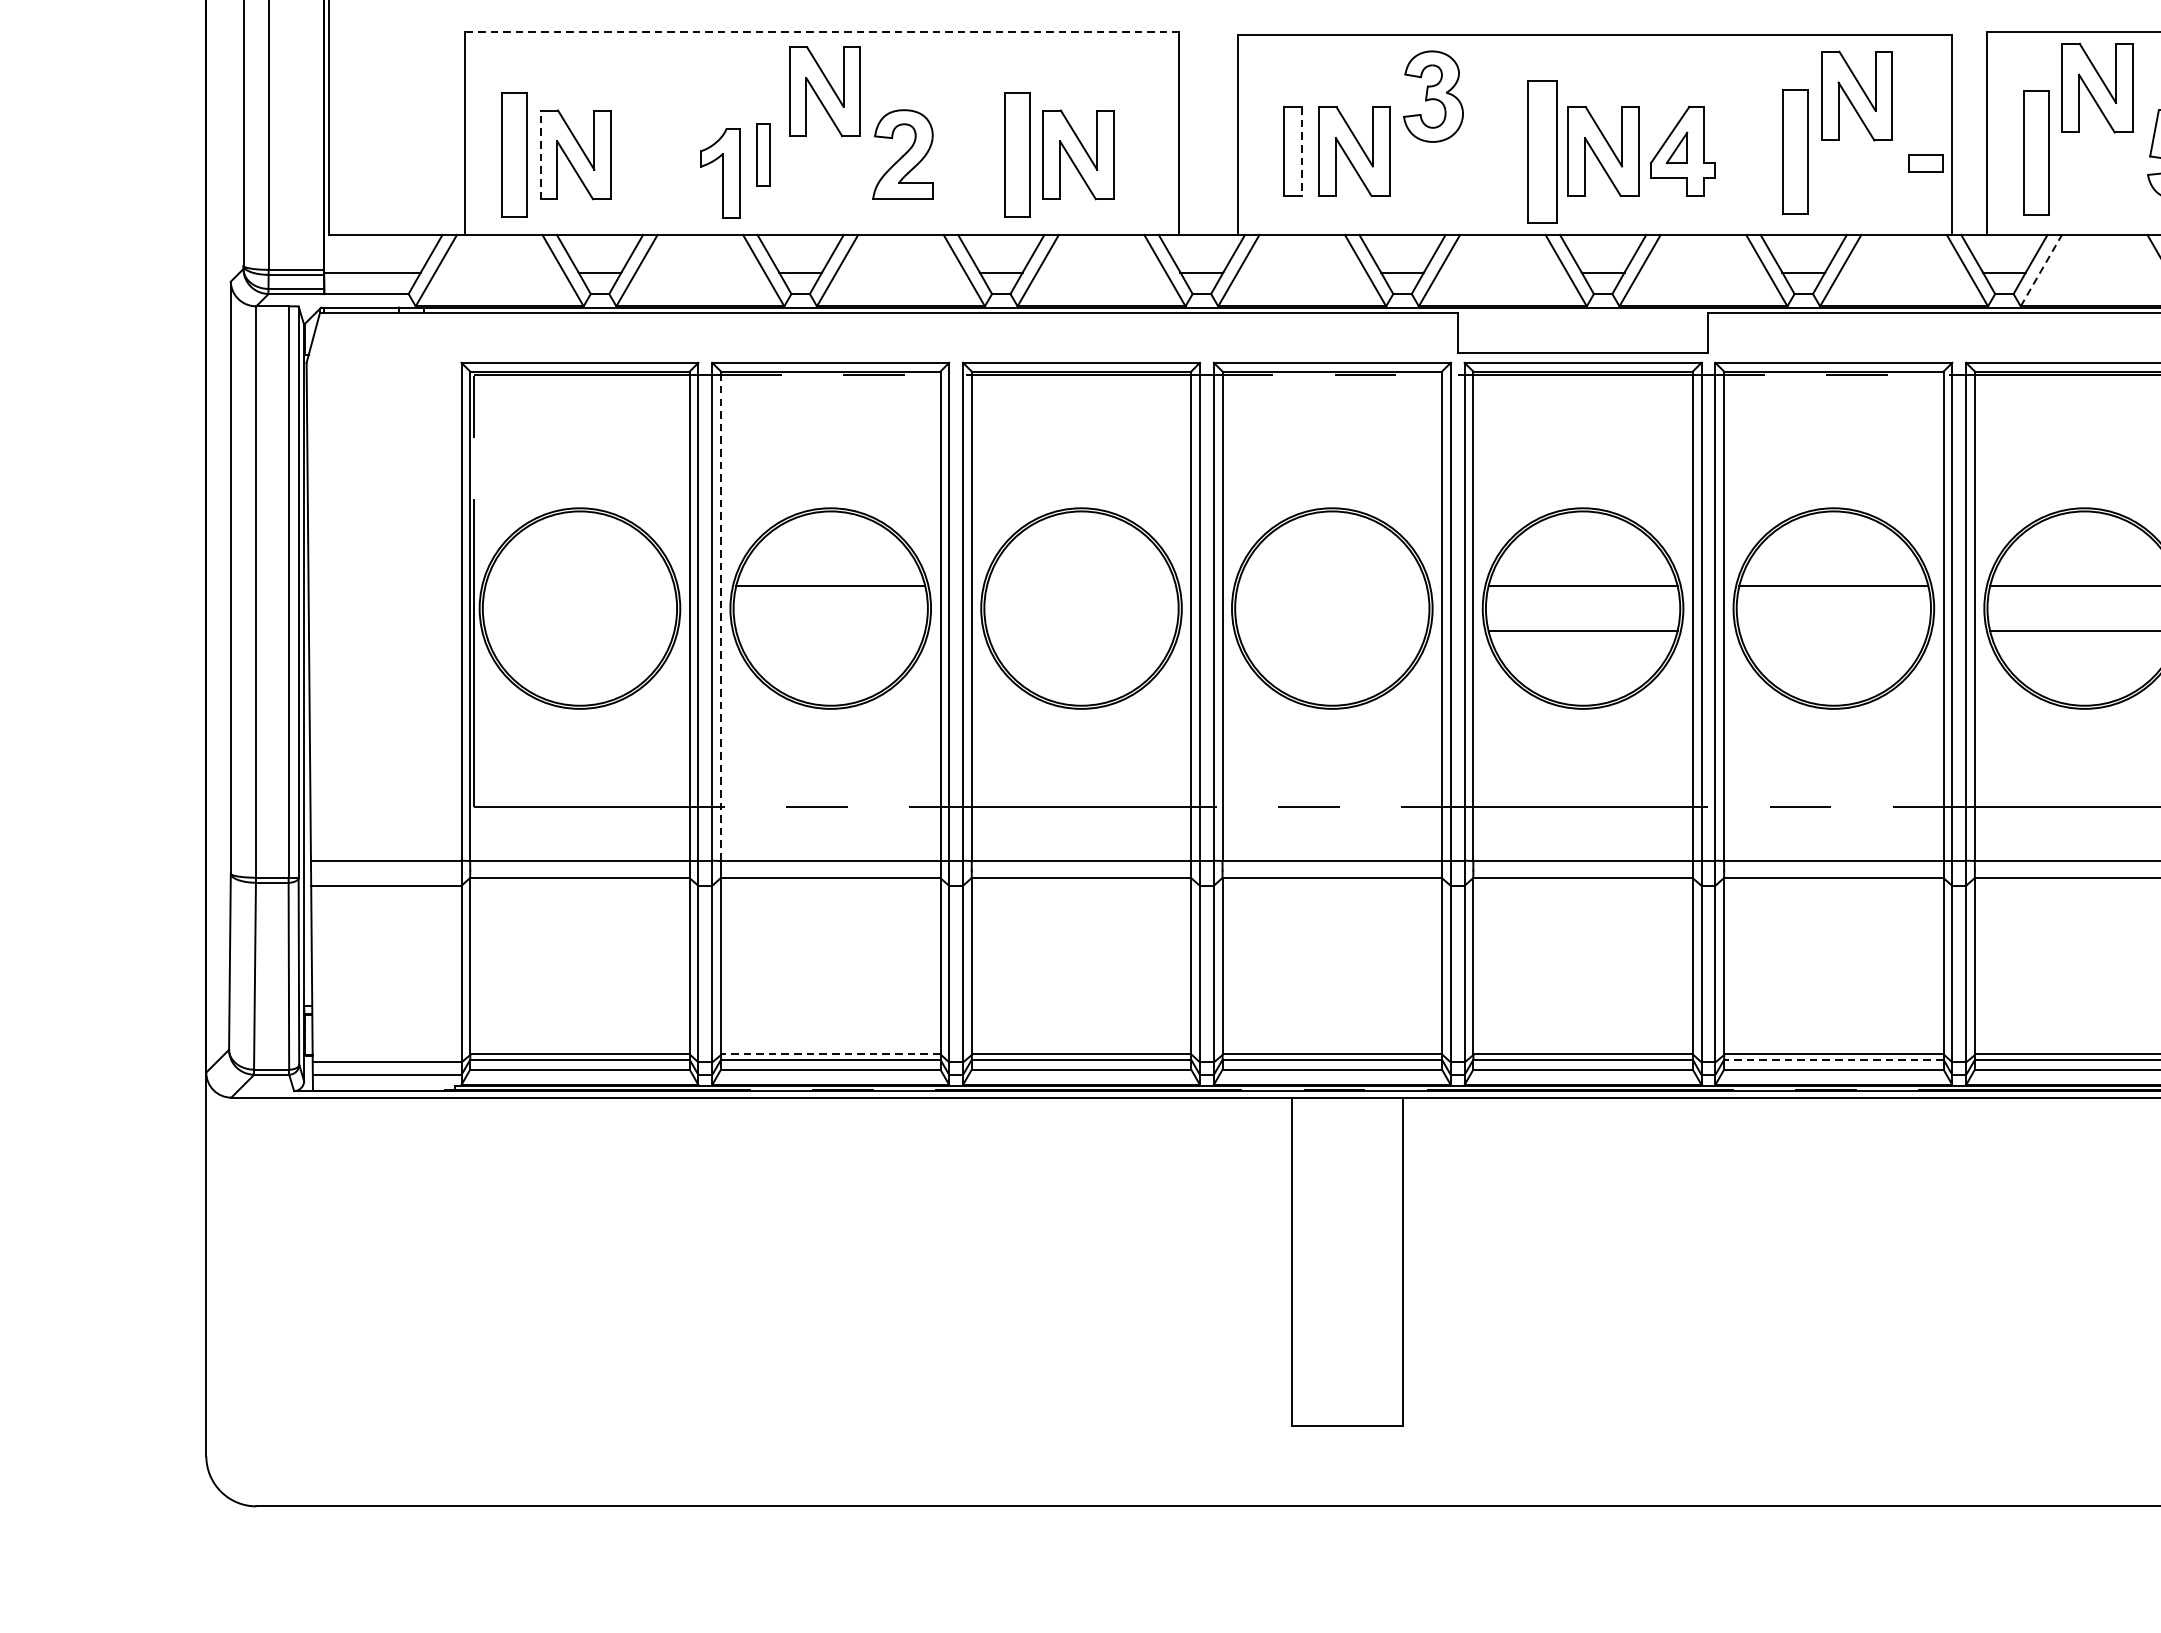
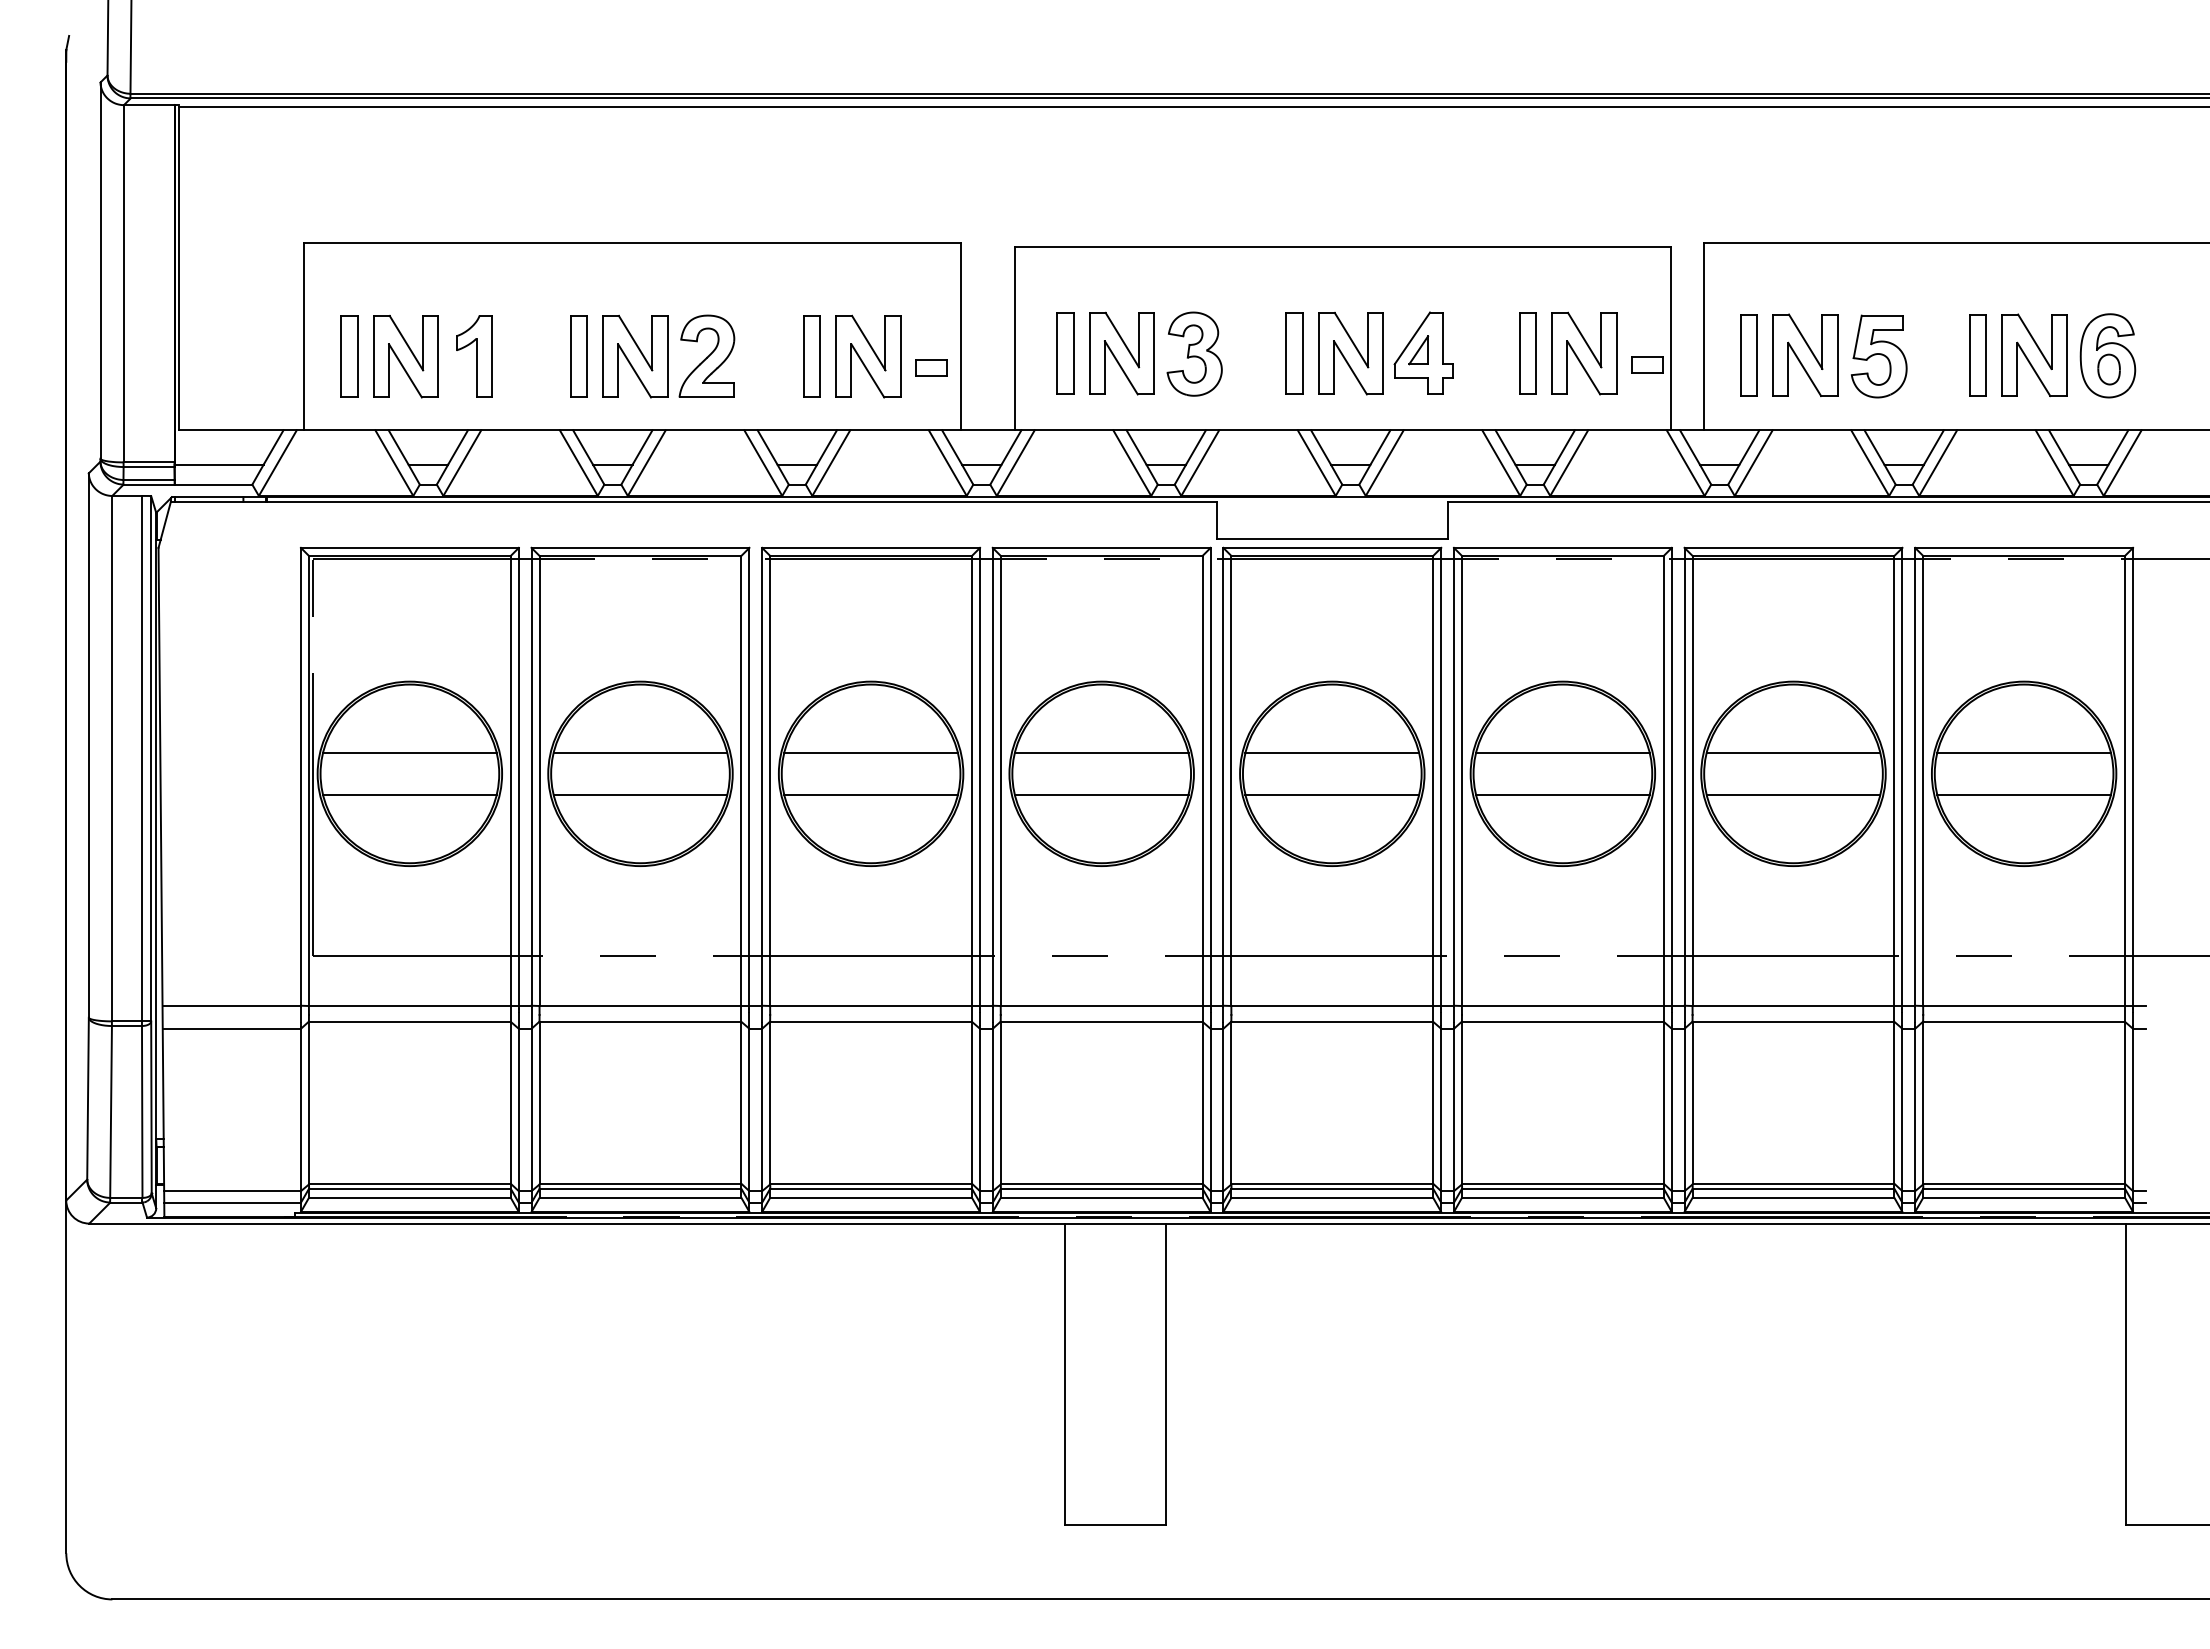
line: (823, 31) -> (633, 243), dashed -> solid
part: (2097, 87) -> (1805, 354), moved
part: (825, 91) -> (635, 356), moved
part: (1433, 95) -> (1194, 353), moved
part: (1857, 95) -> (1584, 353), moved
line: (1301, 151) -> (1073, 353), dashed -> solid
part: (1541, 151) -> (1294, 353), size x0.62
part: (1795, 151) -> (1527, 353), size x0.71
part: (2035, 153) -> (1748, 355), size x0.71
part: (514, 154) -> (349, 356), size x0.71
line: (540, 154) -> (373, 356), dashed -> solid
part: (763, 154) -> (578, 356), size x1.43
part: (1016, 154) -> (811, 356), size x0.71
part: (1147, 166) -> (931, 367), added
part: (720, 173) -> (474, 356), moved
line: (2041, 271) -> (1753, 463), dashed -> solid
line: (579, 586) -> (409, 753), added
line: (1080, 586) -> (870, 753), added
line: (1332, 586) -> (1101, 753), added
line: (720, 615) -> (539, 780), dashed -> solid
line: (579, 631) -> (409, 794), added
line: (830, 631) -> (640, 794), added
line: (1080, 631) -> (870, 794), added
line: (1332, 631) -> (1101, 794), added
line: (1833, 631) -> (1562, 794), added
line: (830, 1054) -> (640, 1183), dashed -> solid
line: (1833, 1059) -> (1562, 1188), dashed -> solid

